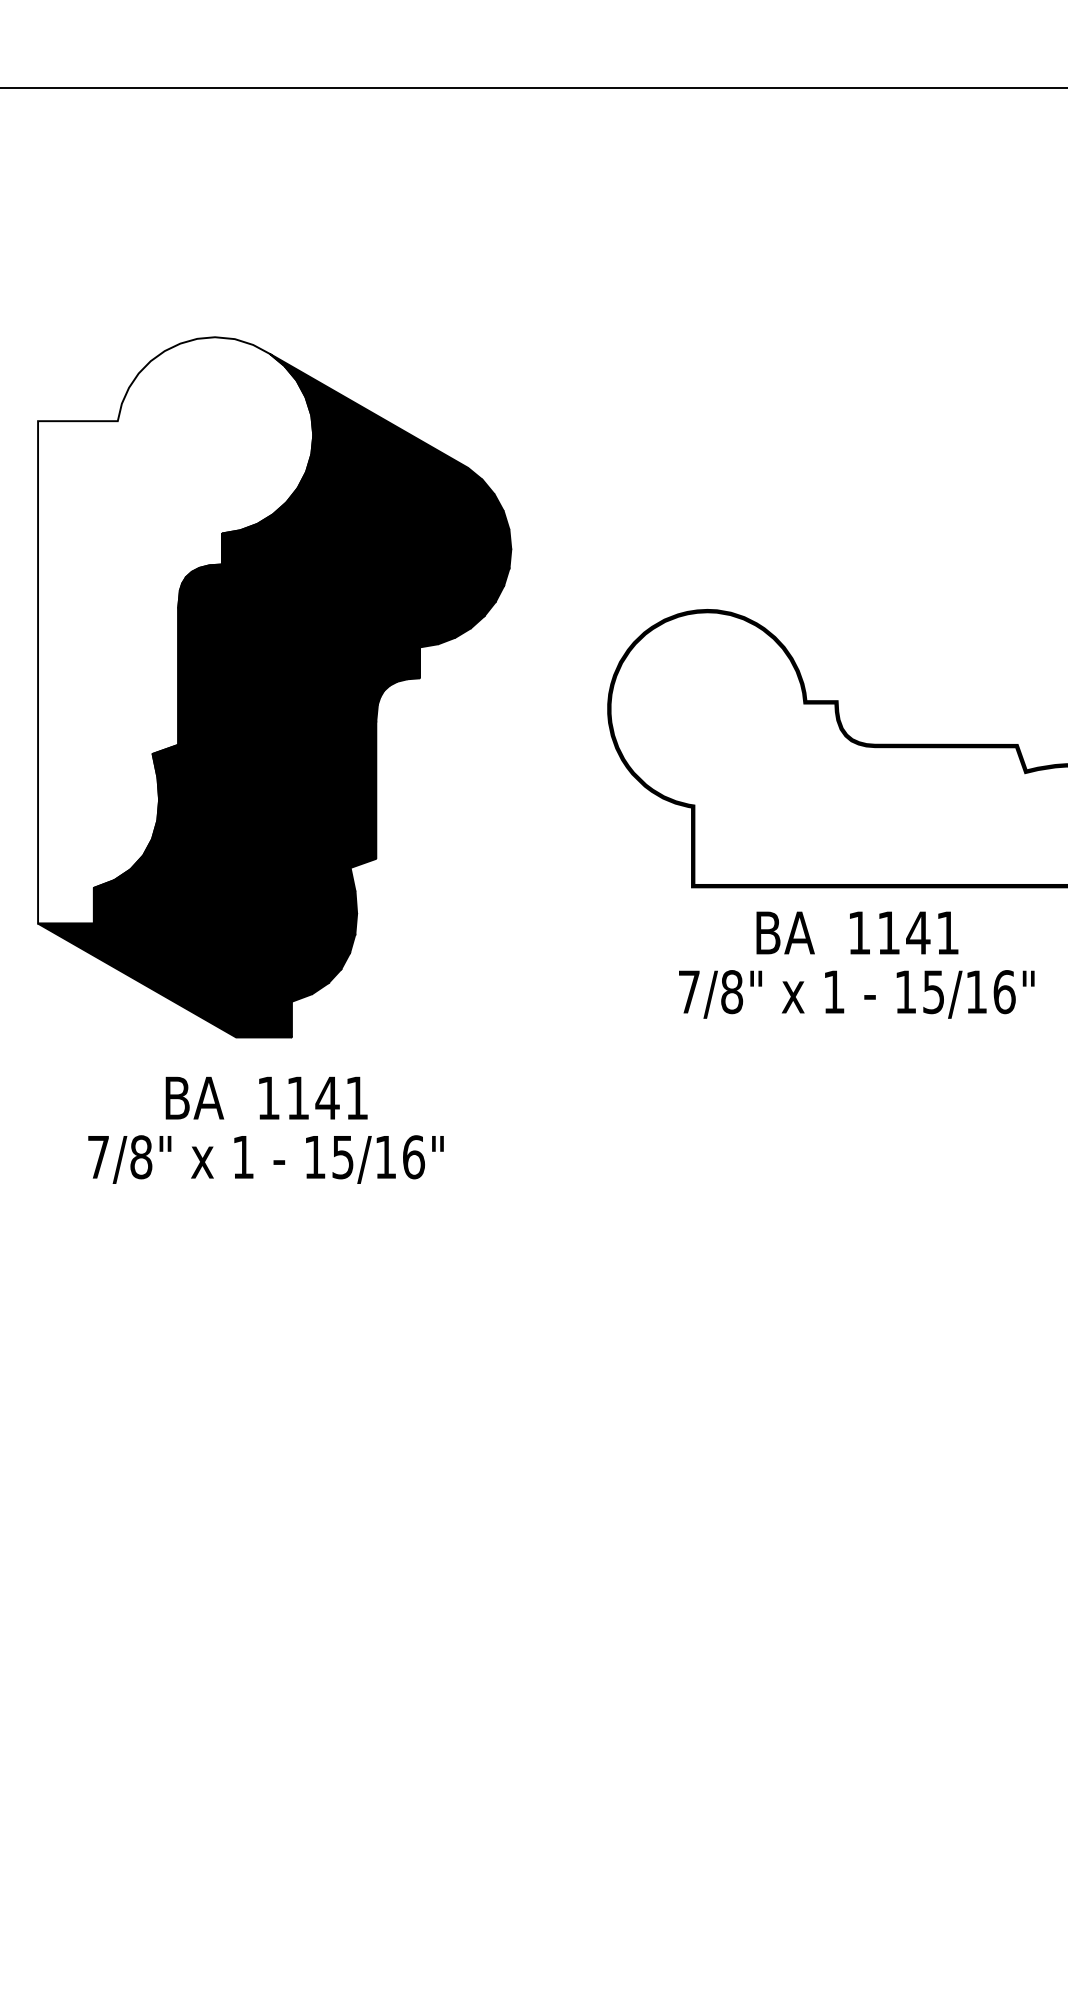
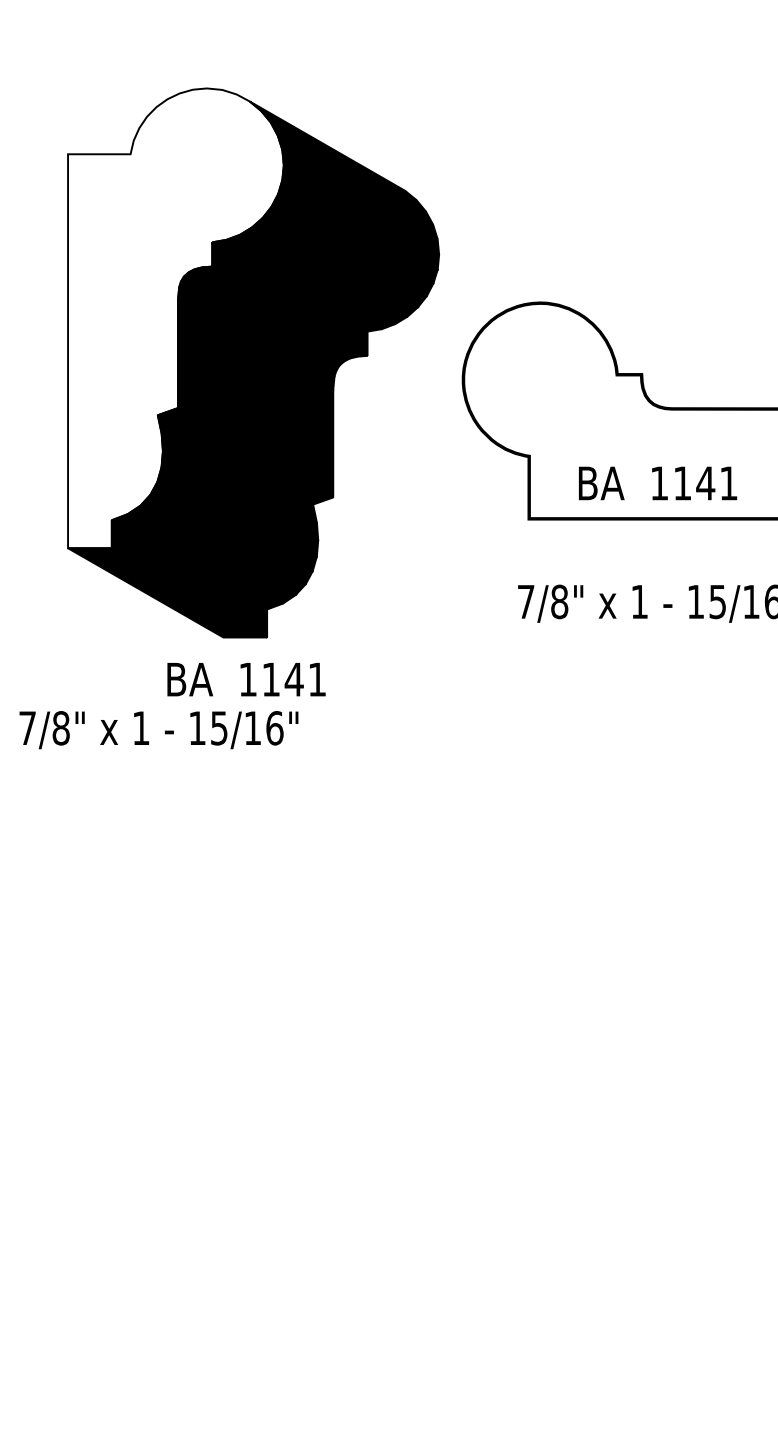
part: (274, 687) -> (253, 363), moved
text: (857, 932) -> (658, 483), moved
text: (266, 1097) -> (246, 679), moved
text: (265, 1159) -> (158, 730), moved

